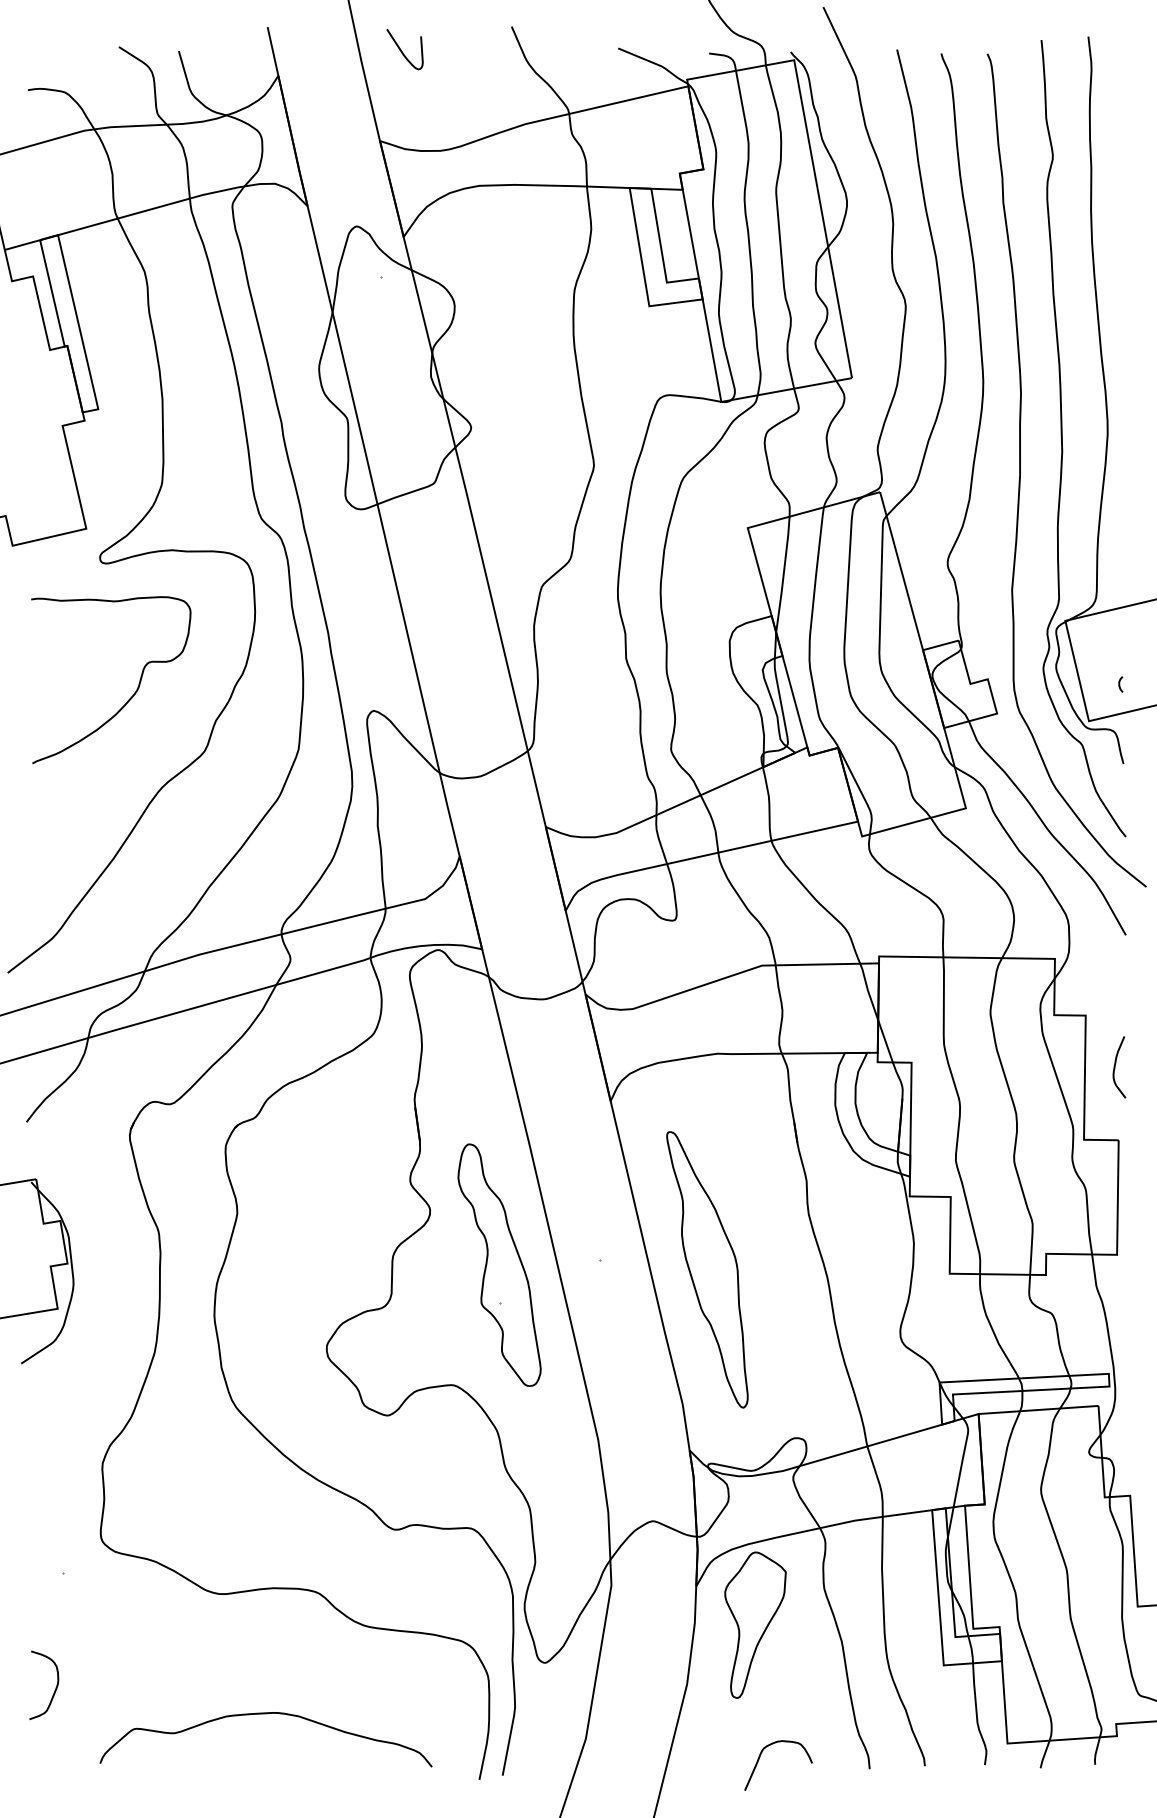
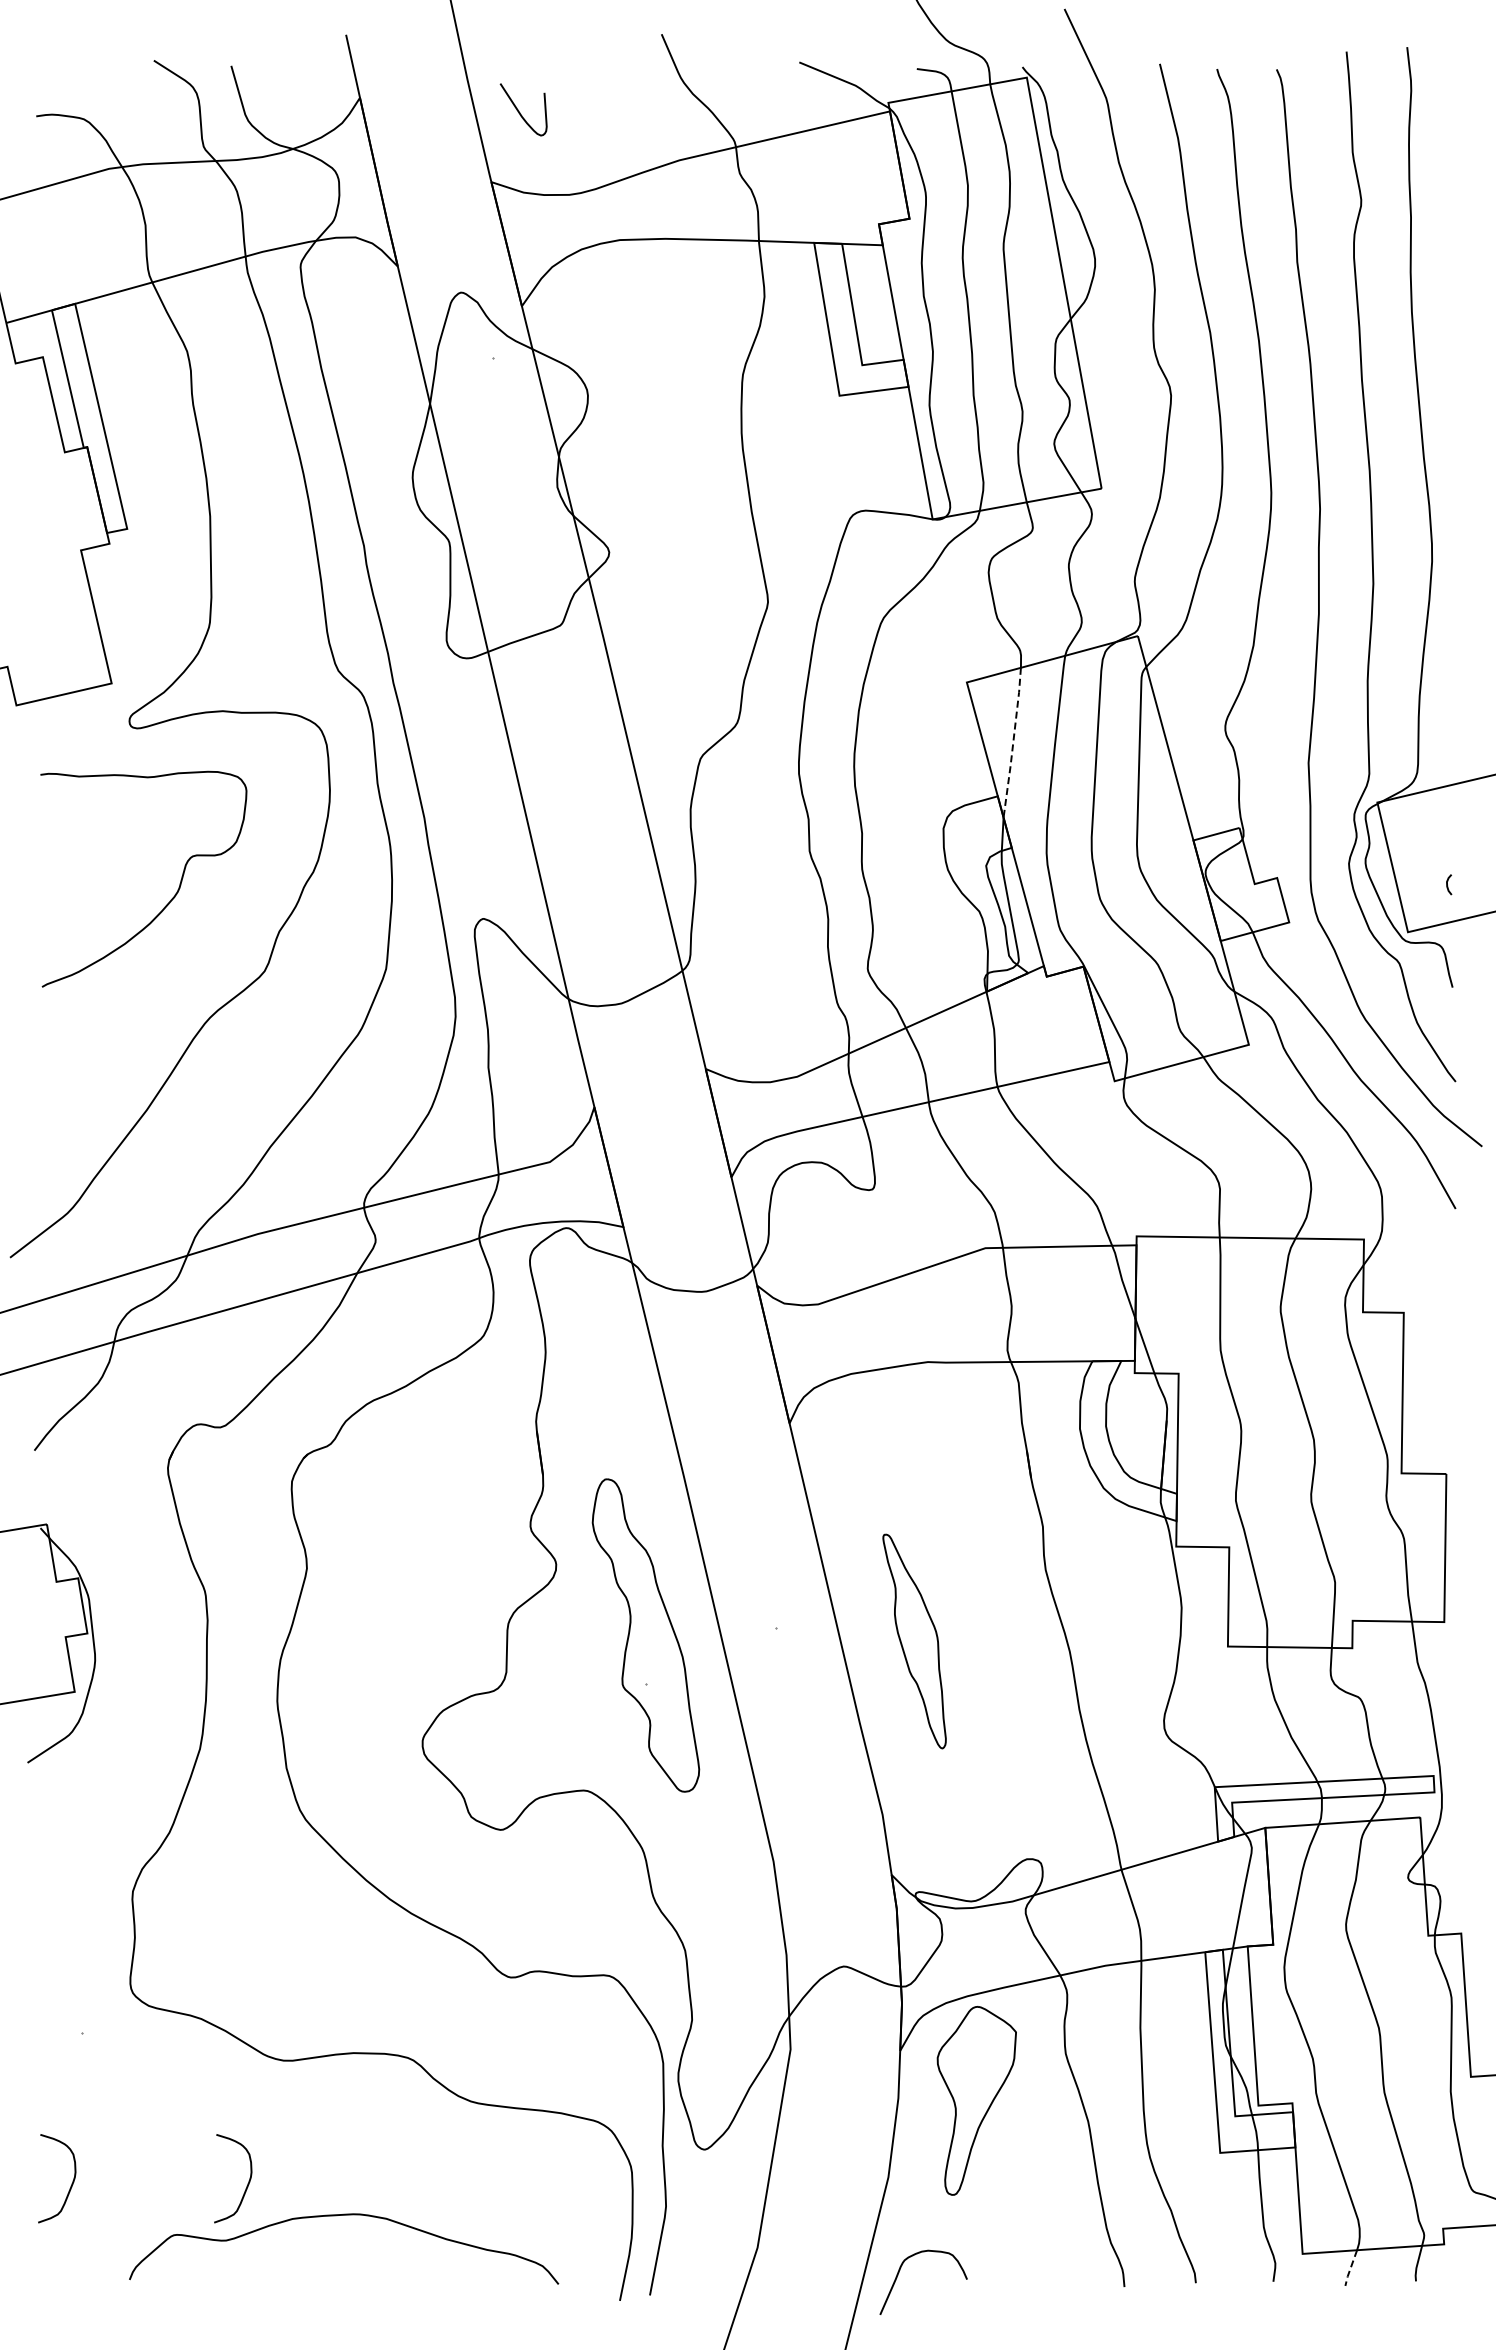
curve: (402, 51) -> (520, 112), moved
line: (783, 575) -> (1013, 743), solid -> dashed
curve: (1115, 1066) -> (1442, 1378), removed
part: (707, 1269) -> (914, 1641), size x0.6
curve: (191, 1689) -> (247, 2183), added
line: (1044, 1754) -> (1350, 2268), solid -> dashed
curve: (760, 1756) -> (900, 2270), moved

